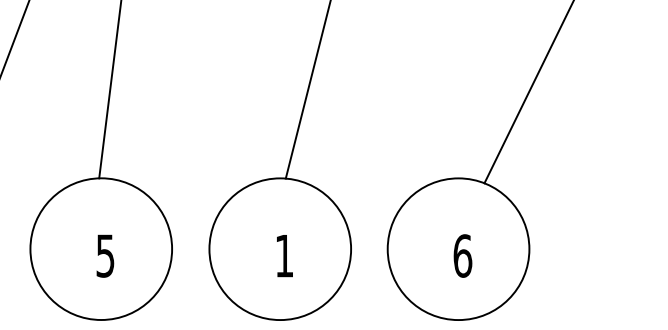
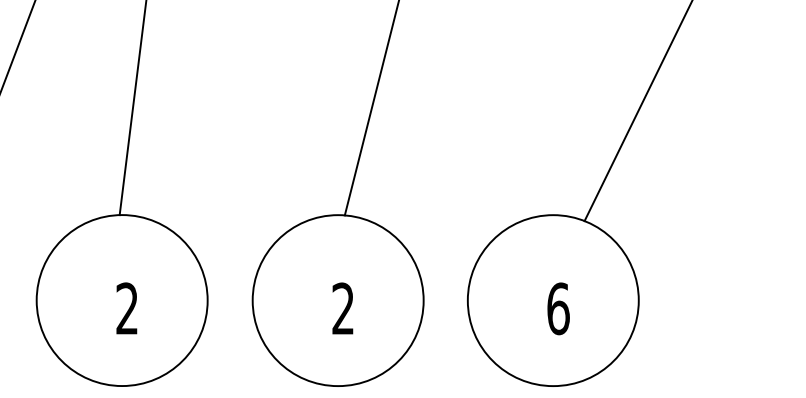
text: (104, 255) -> (126, 308), 5 -> 2
text: (283, 255) -> (342, 308), 1 -> 2

